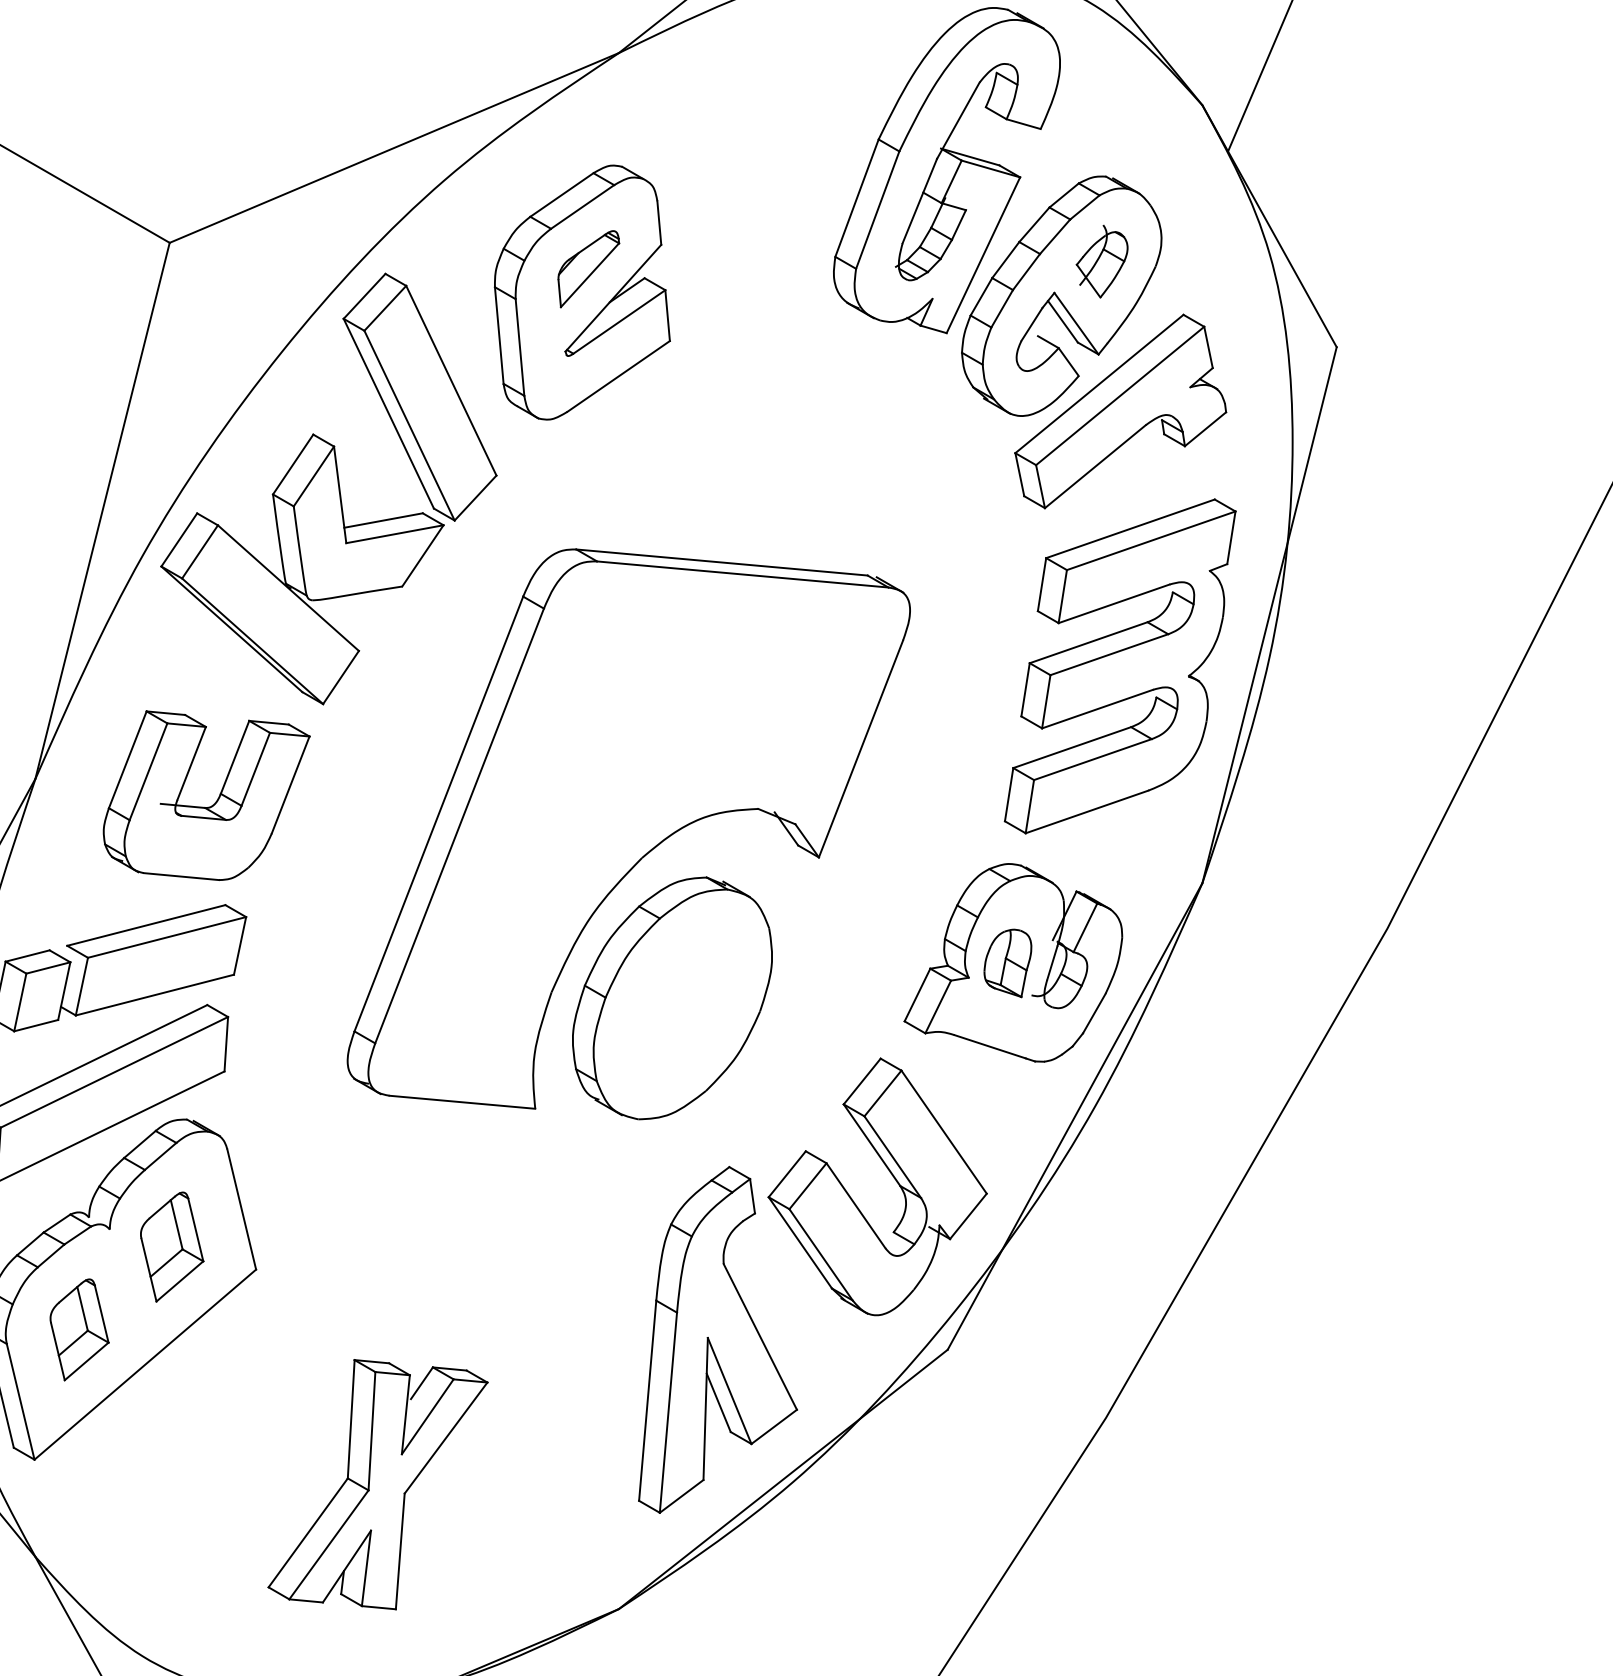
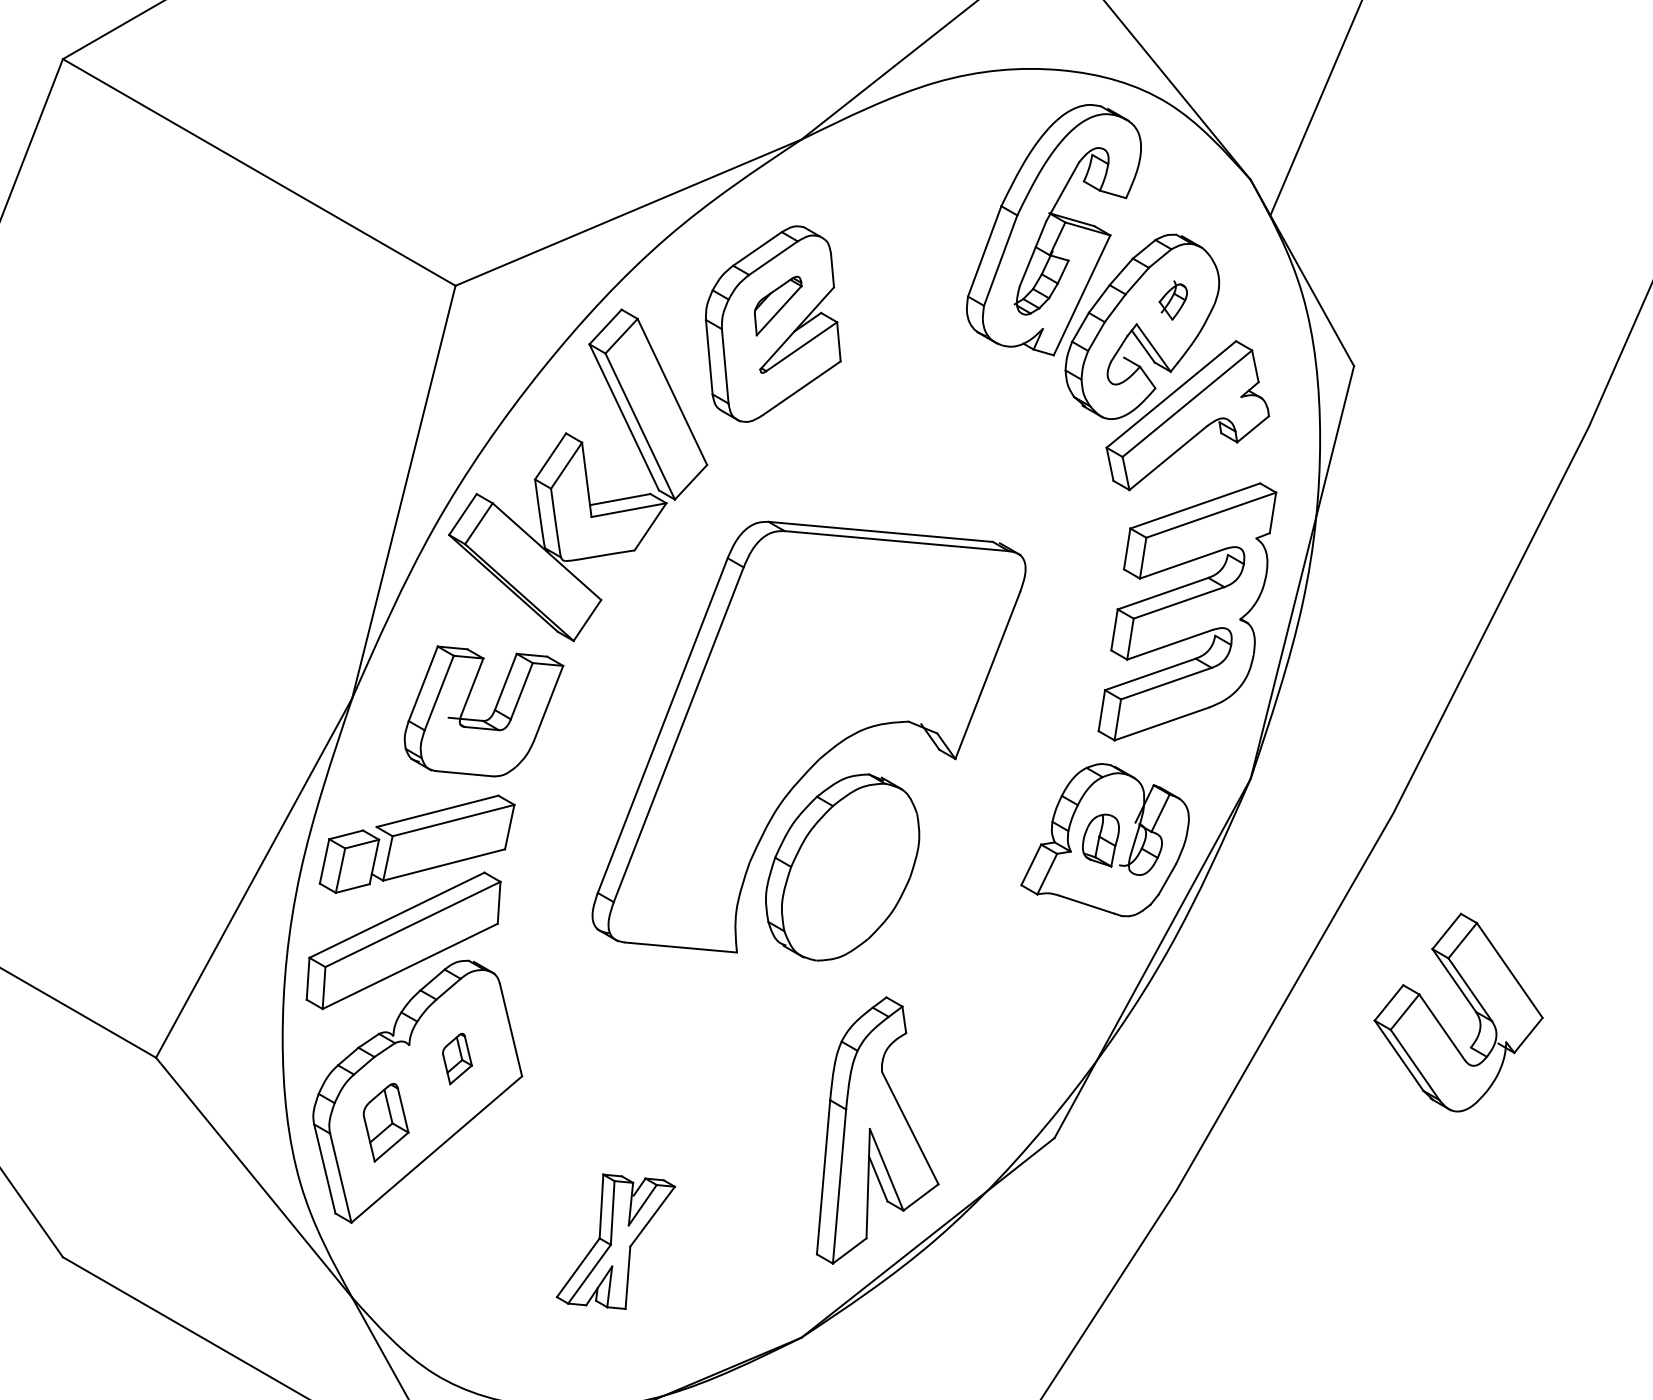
part: (1100, 261) -> (1172, 300), size x0.7
part: (891, 1176) -> (1469, 1004), moved
part: (172, 1246) -> (457, 1058), size x0.6
part: (377, 1484) -> (615, 1241), size x0.7

